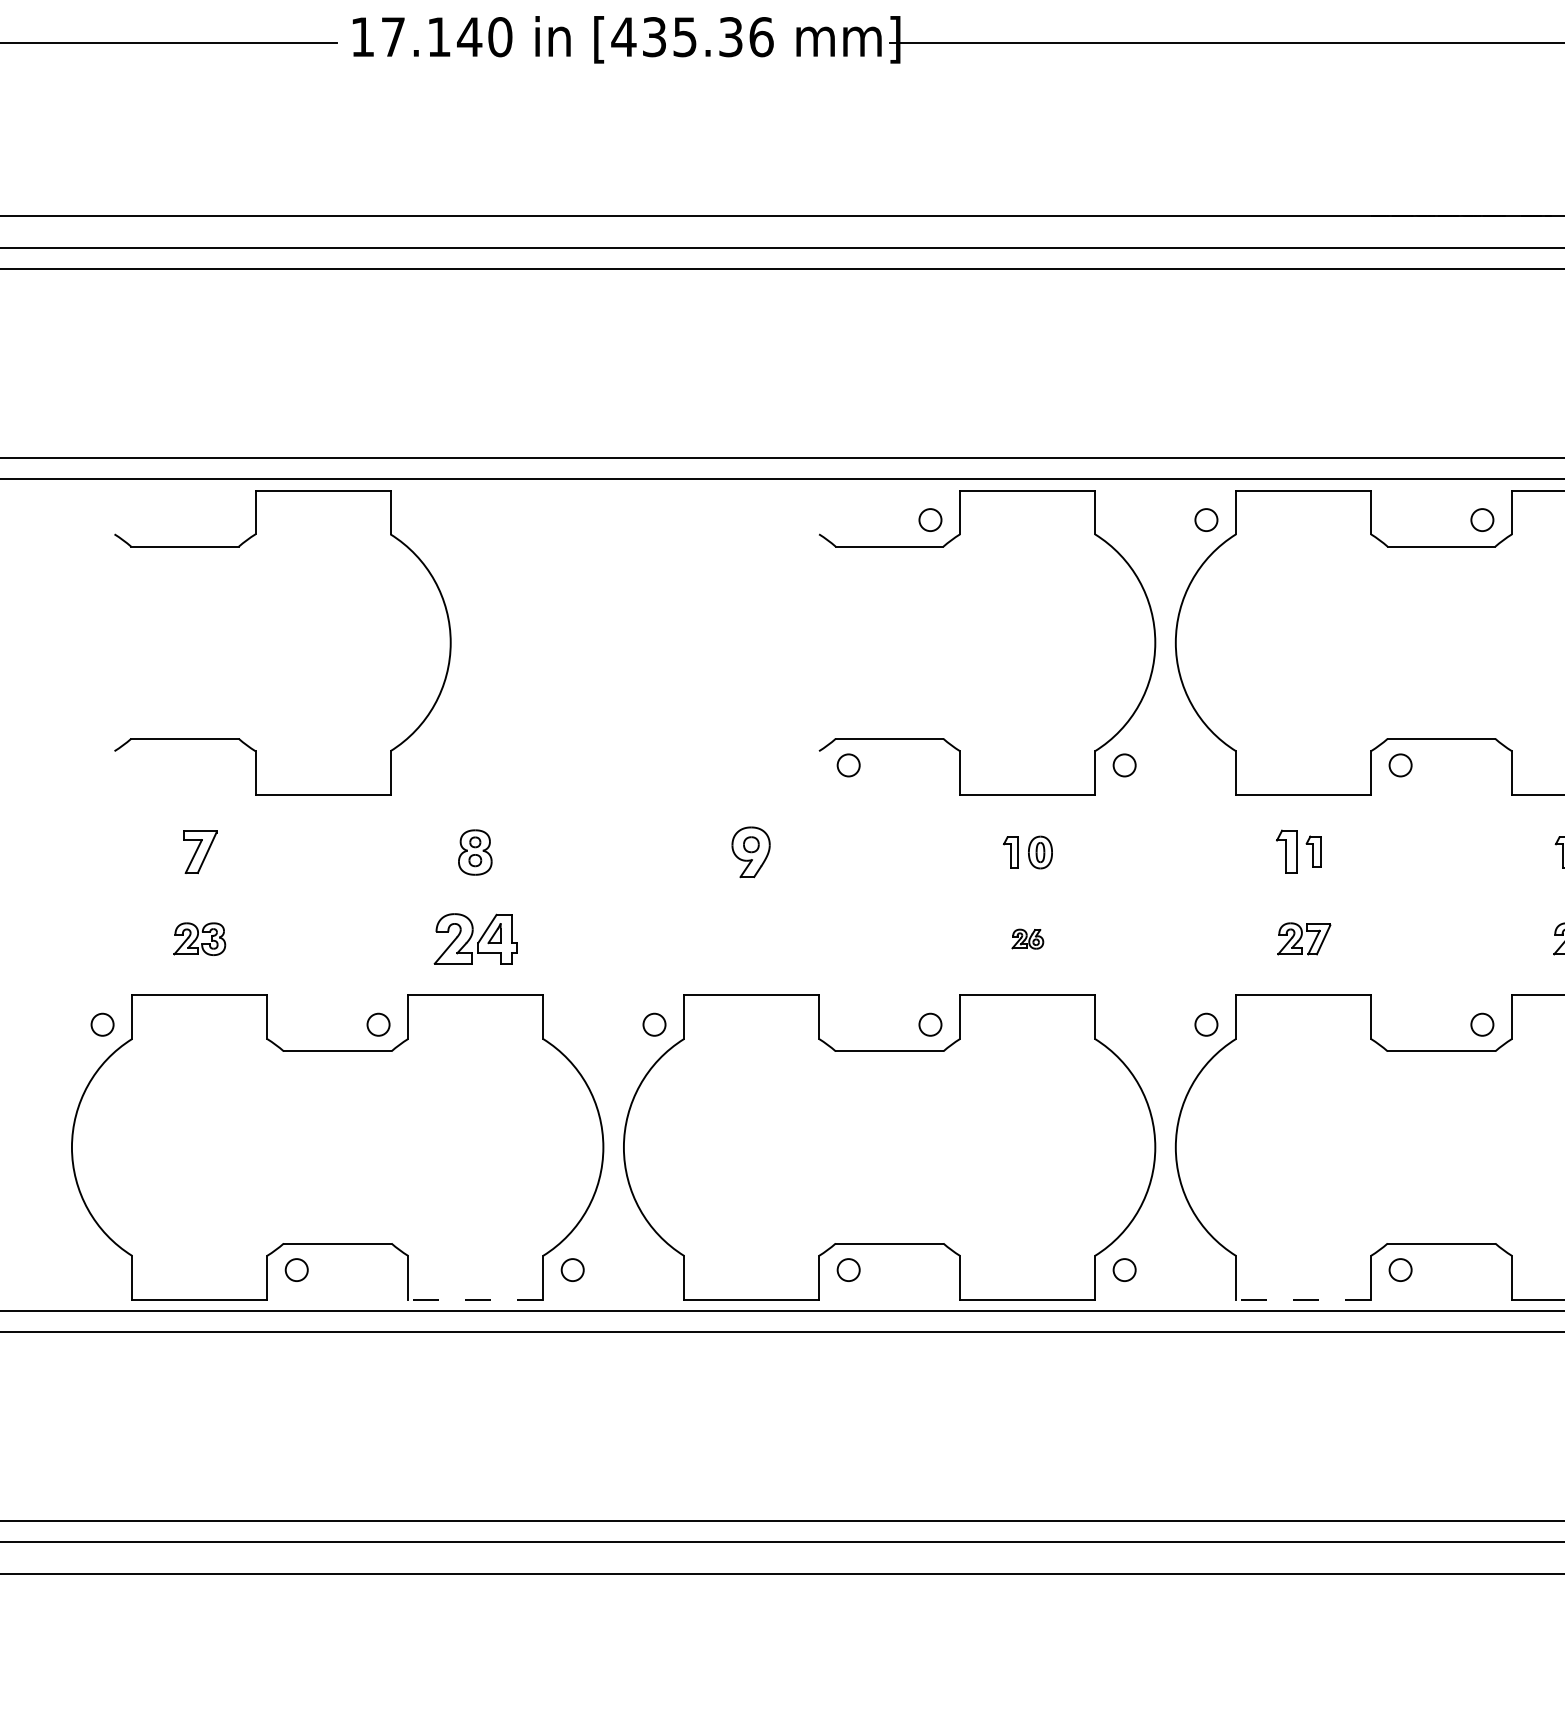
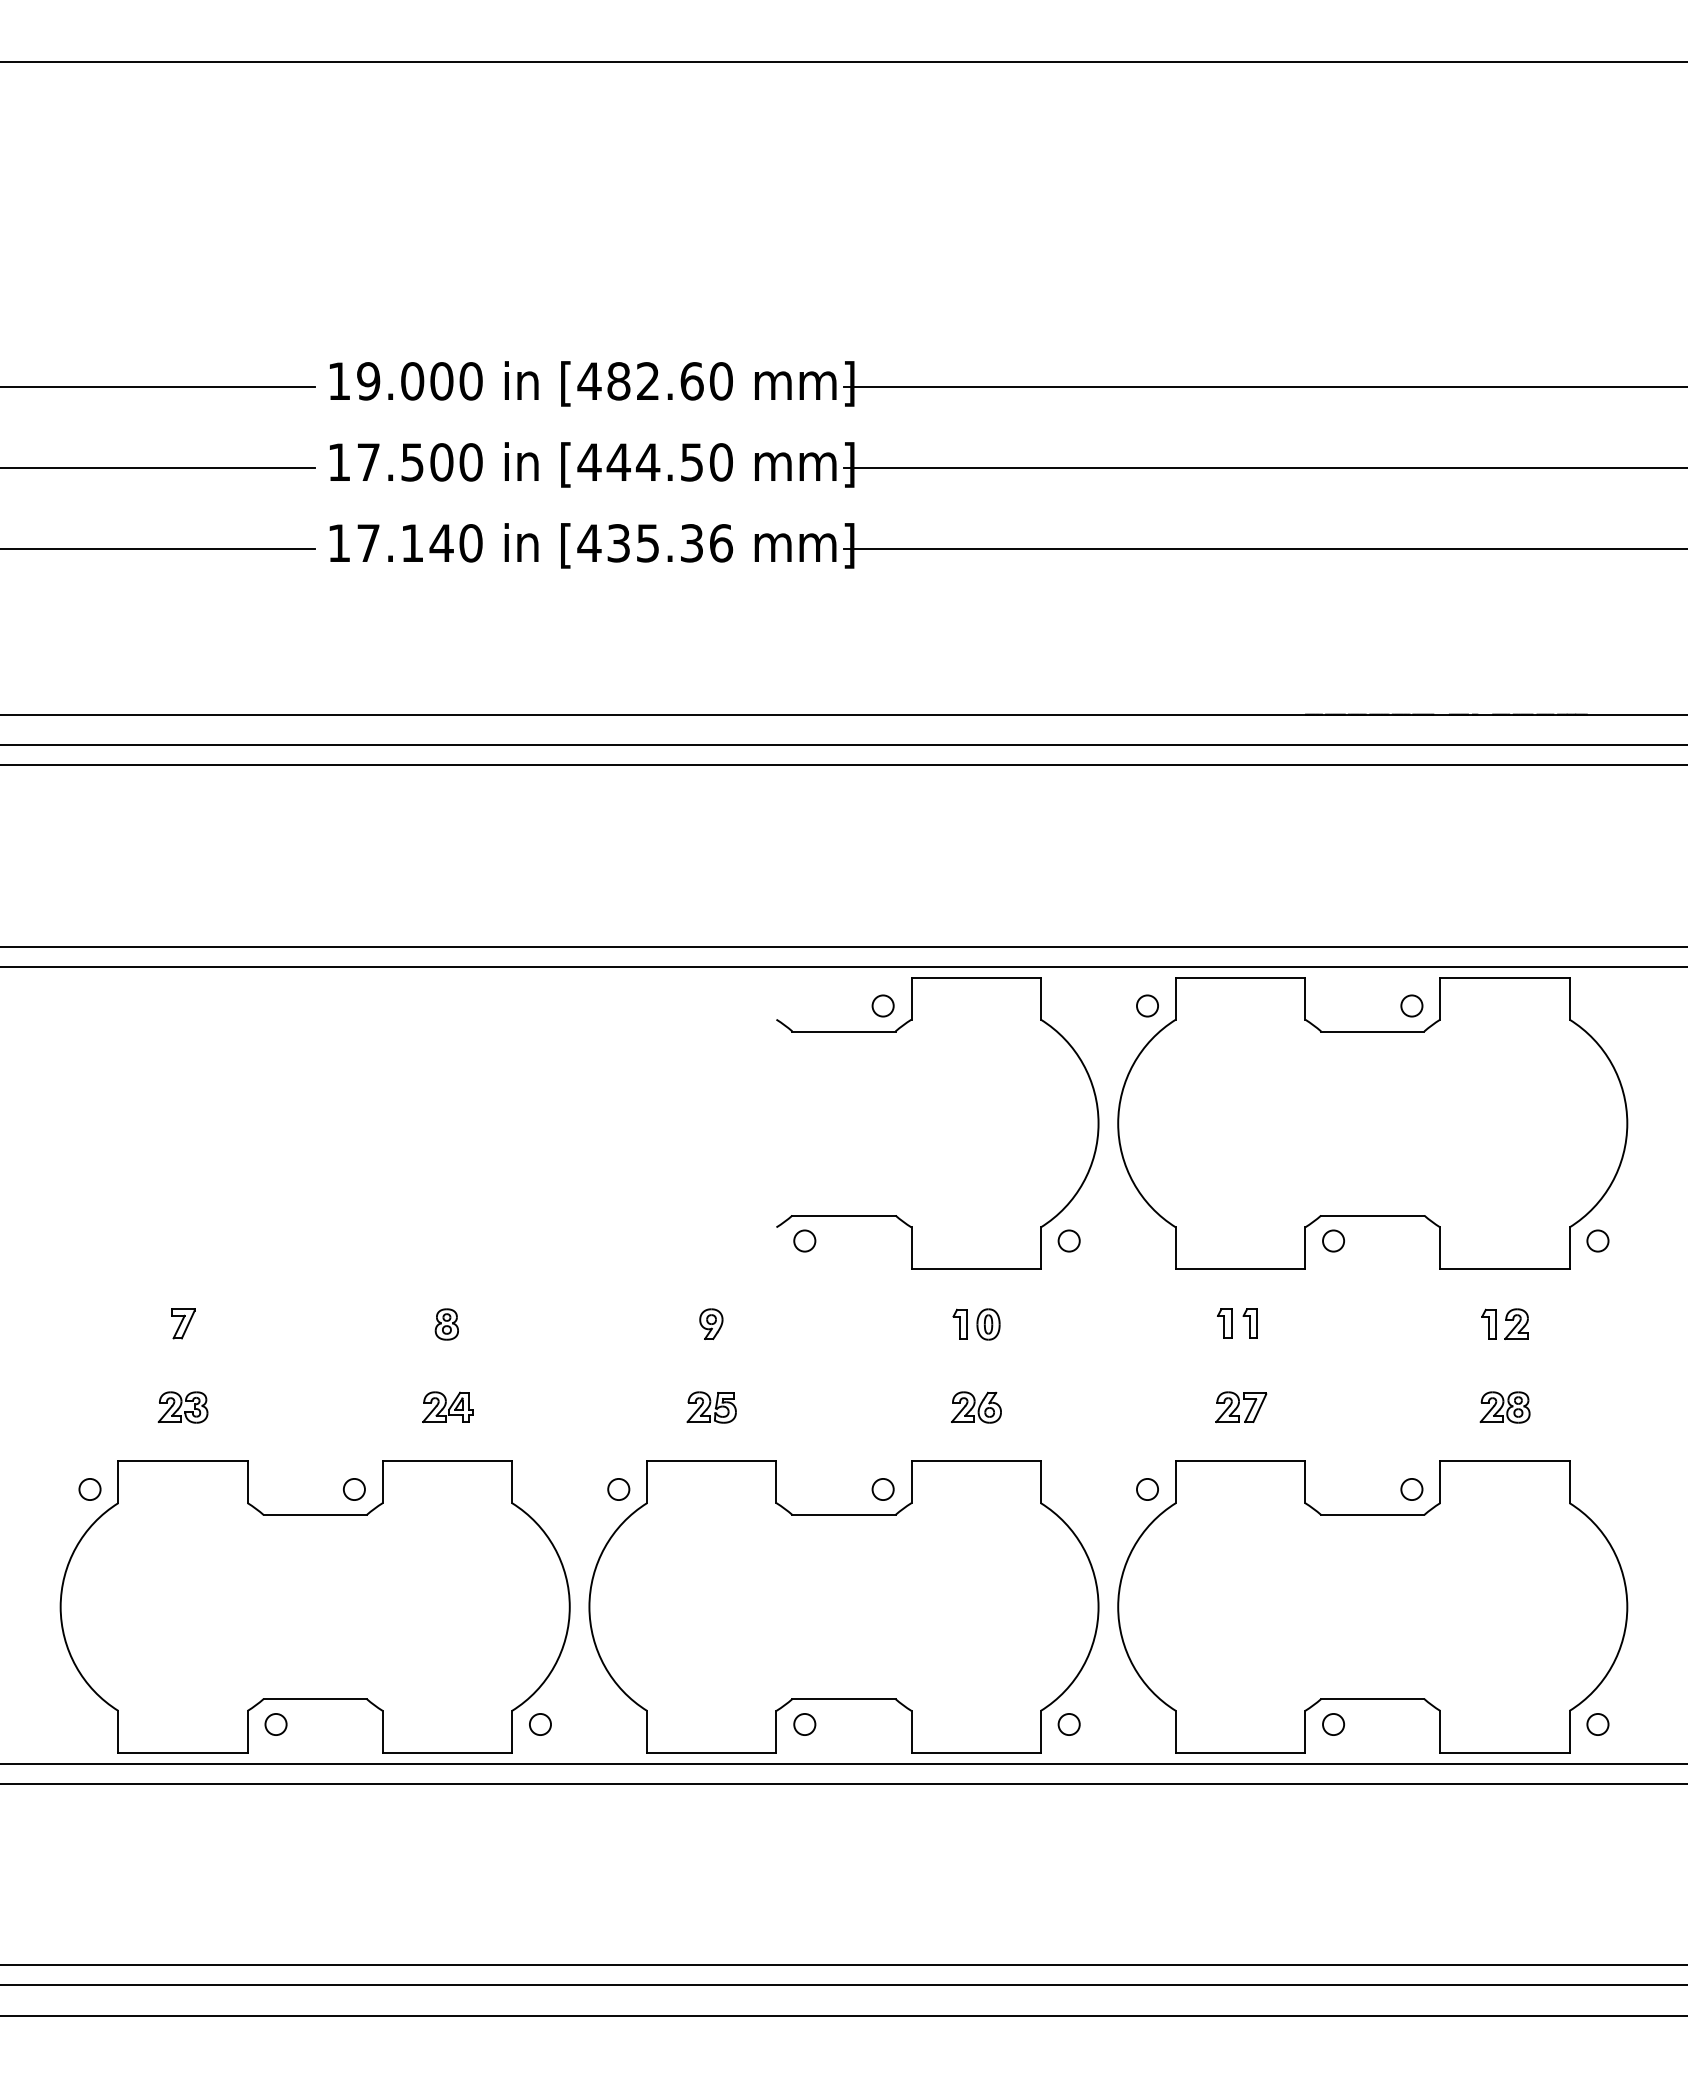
part: (239, 547) -> (221, 1032), removed
part: (200, 851) -> (183, 1323), size x0.71
part: (751, 851) -> (711, 1323), size x0.62
part: (1286, 851) -> (1224, 1323), size x0.71
part: (474, 852) -> (446, 1324), size x0.71
part: (475, 938) -> (447, 1406), size x0.62
part: (751, 939) -> (711, 1407), added
part: (1027, 939) -> (976, 1407), size x1.67
line: (475, 1299) -> (447, 1752), dashed -> solid
line: (1303, 1299) -> (1240, 1752), dashed -> solid

